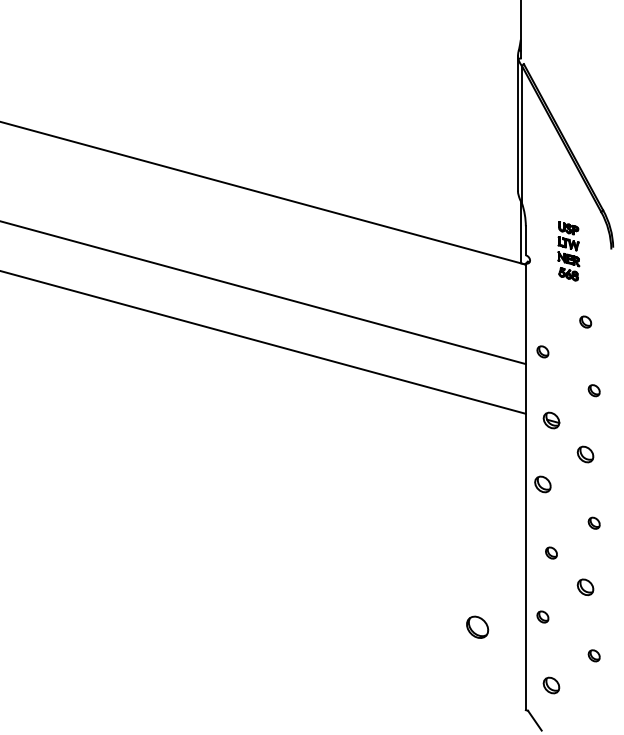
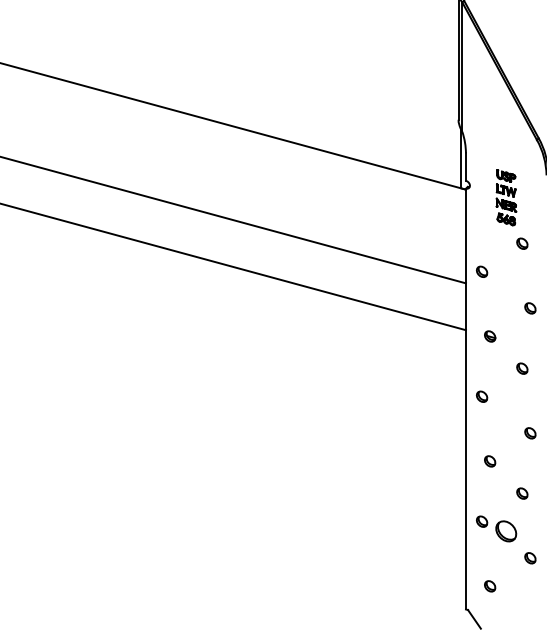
part: (568, 251) -> (506, 197), moved
part: (551, 420) -> (490, 336), size x0.71
part: (585, 454) -> (522, 368), size x0.71
part: (542, 484) -> (481, 396), size x0.71
part: (585, 586) -> (522, 492), size x0.71
part: (477, 626) -> (506, 530), moved
part: (551, 685) -> (490, 586), size x0.71

